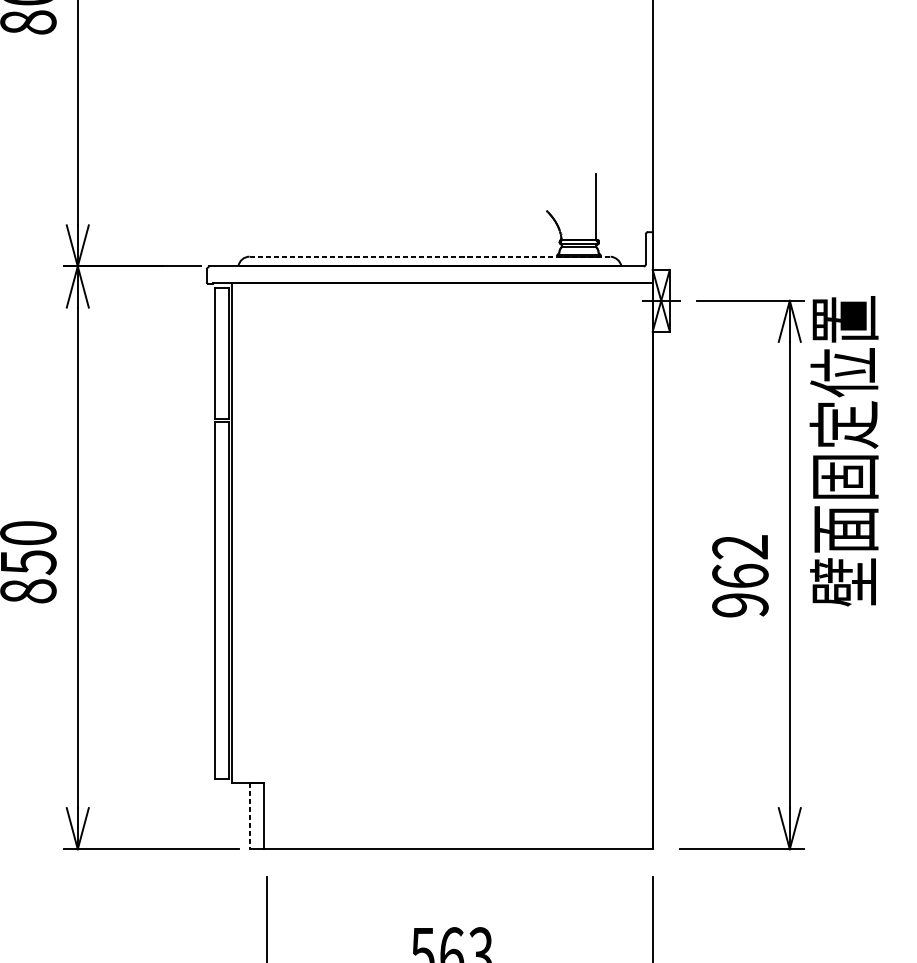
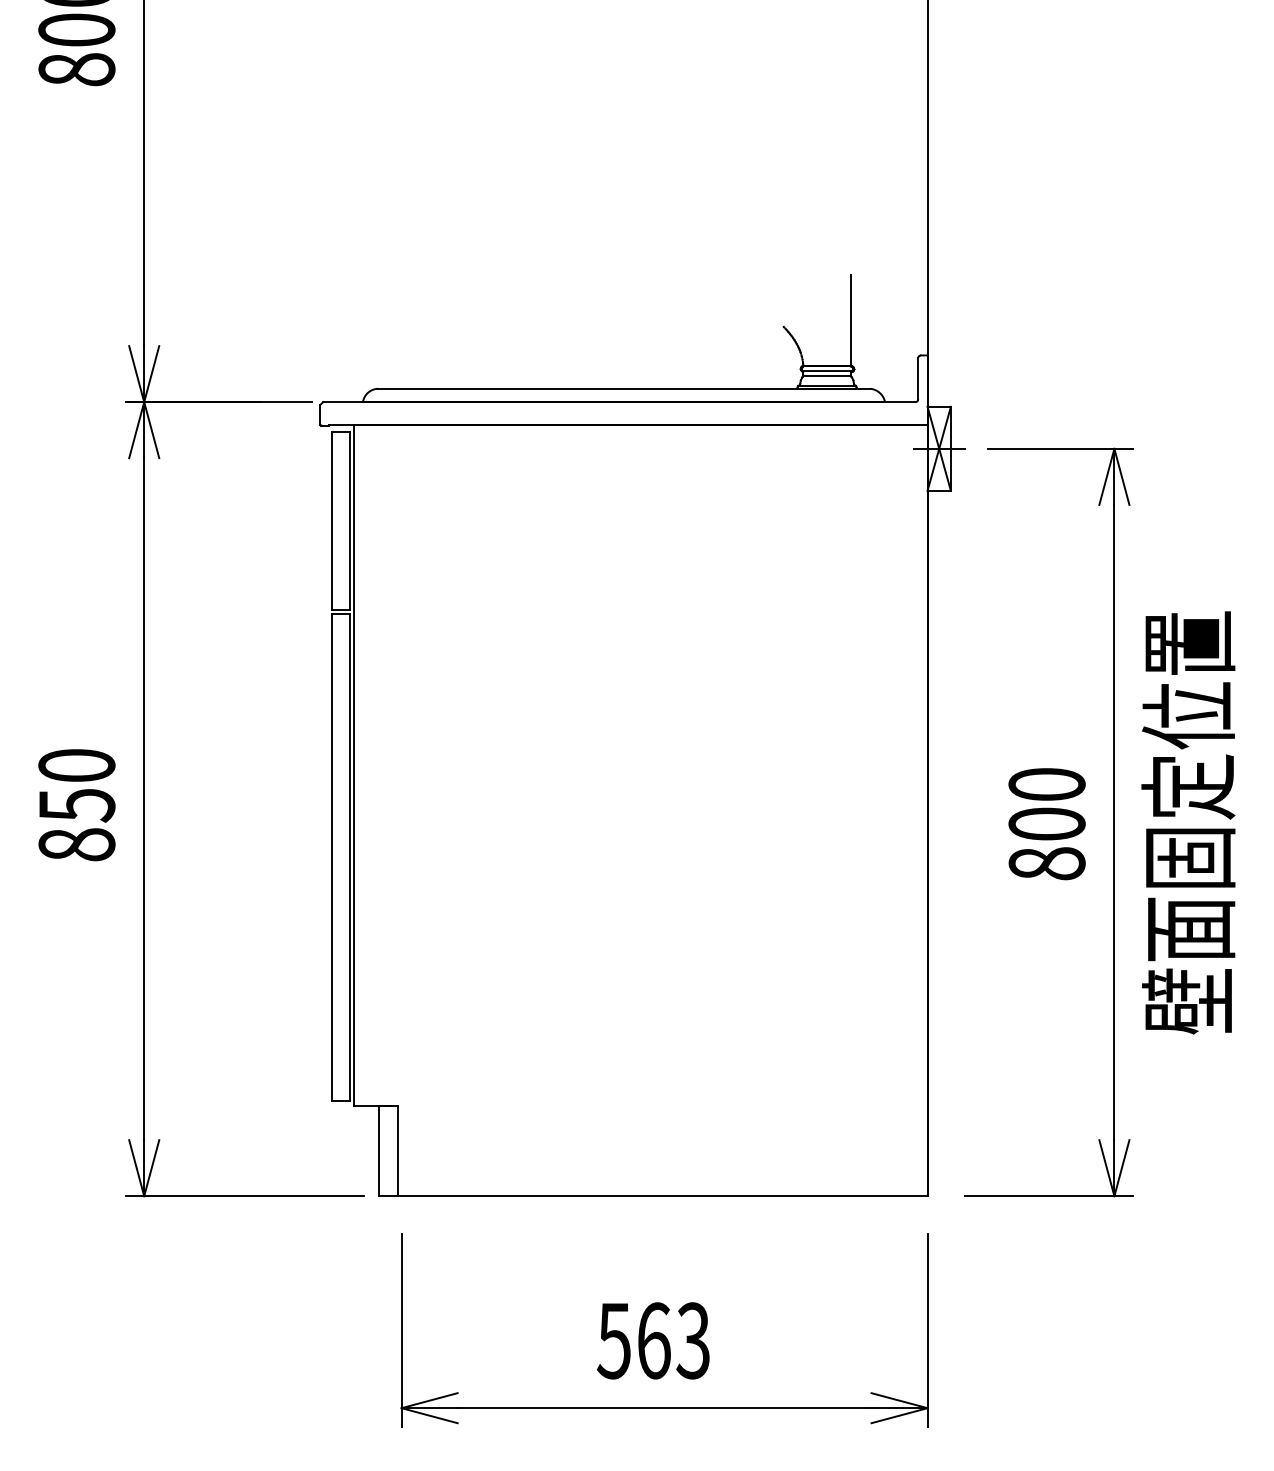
line: (430, 256) -> (624, 388), dashed -> solid
text: (844, 450) -> (1188, 822), moved
text: (739, 576) -> (1046, 824), 962 -> 800
line: (250, 816) -> (379, 1151), dashed -> solid

